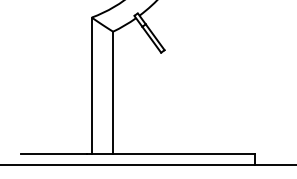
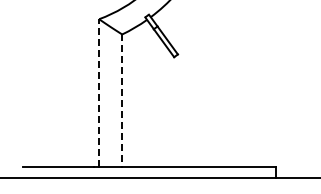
line: (92, 86) -> (99, 93), solid -> dashed
line: (113, 93) -> (122, 101), solid -> dashed

